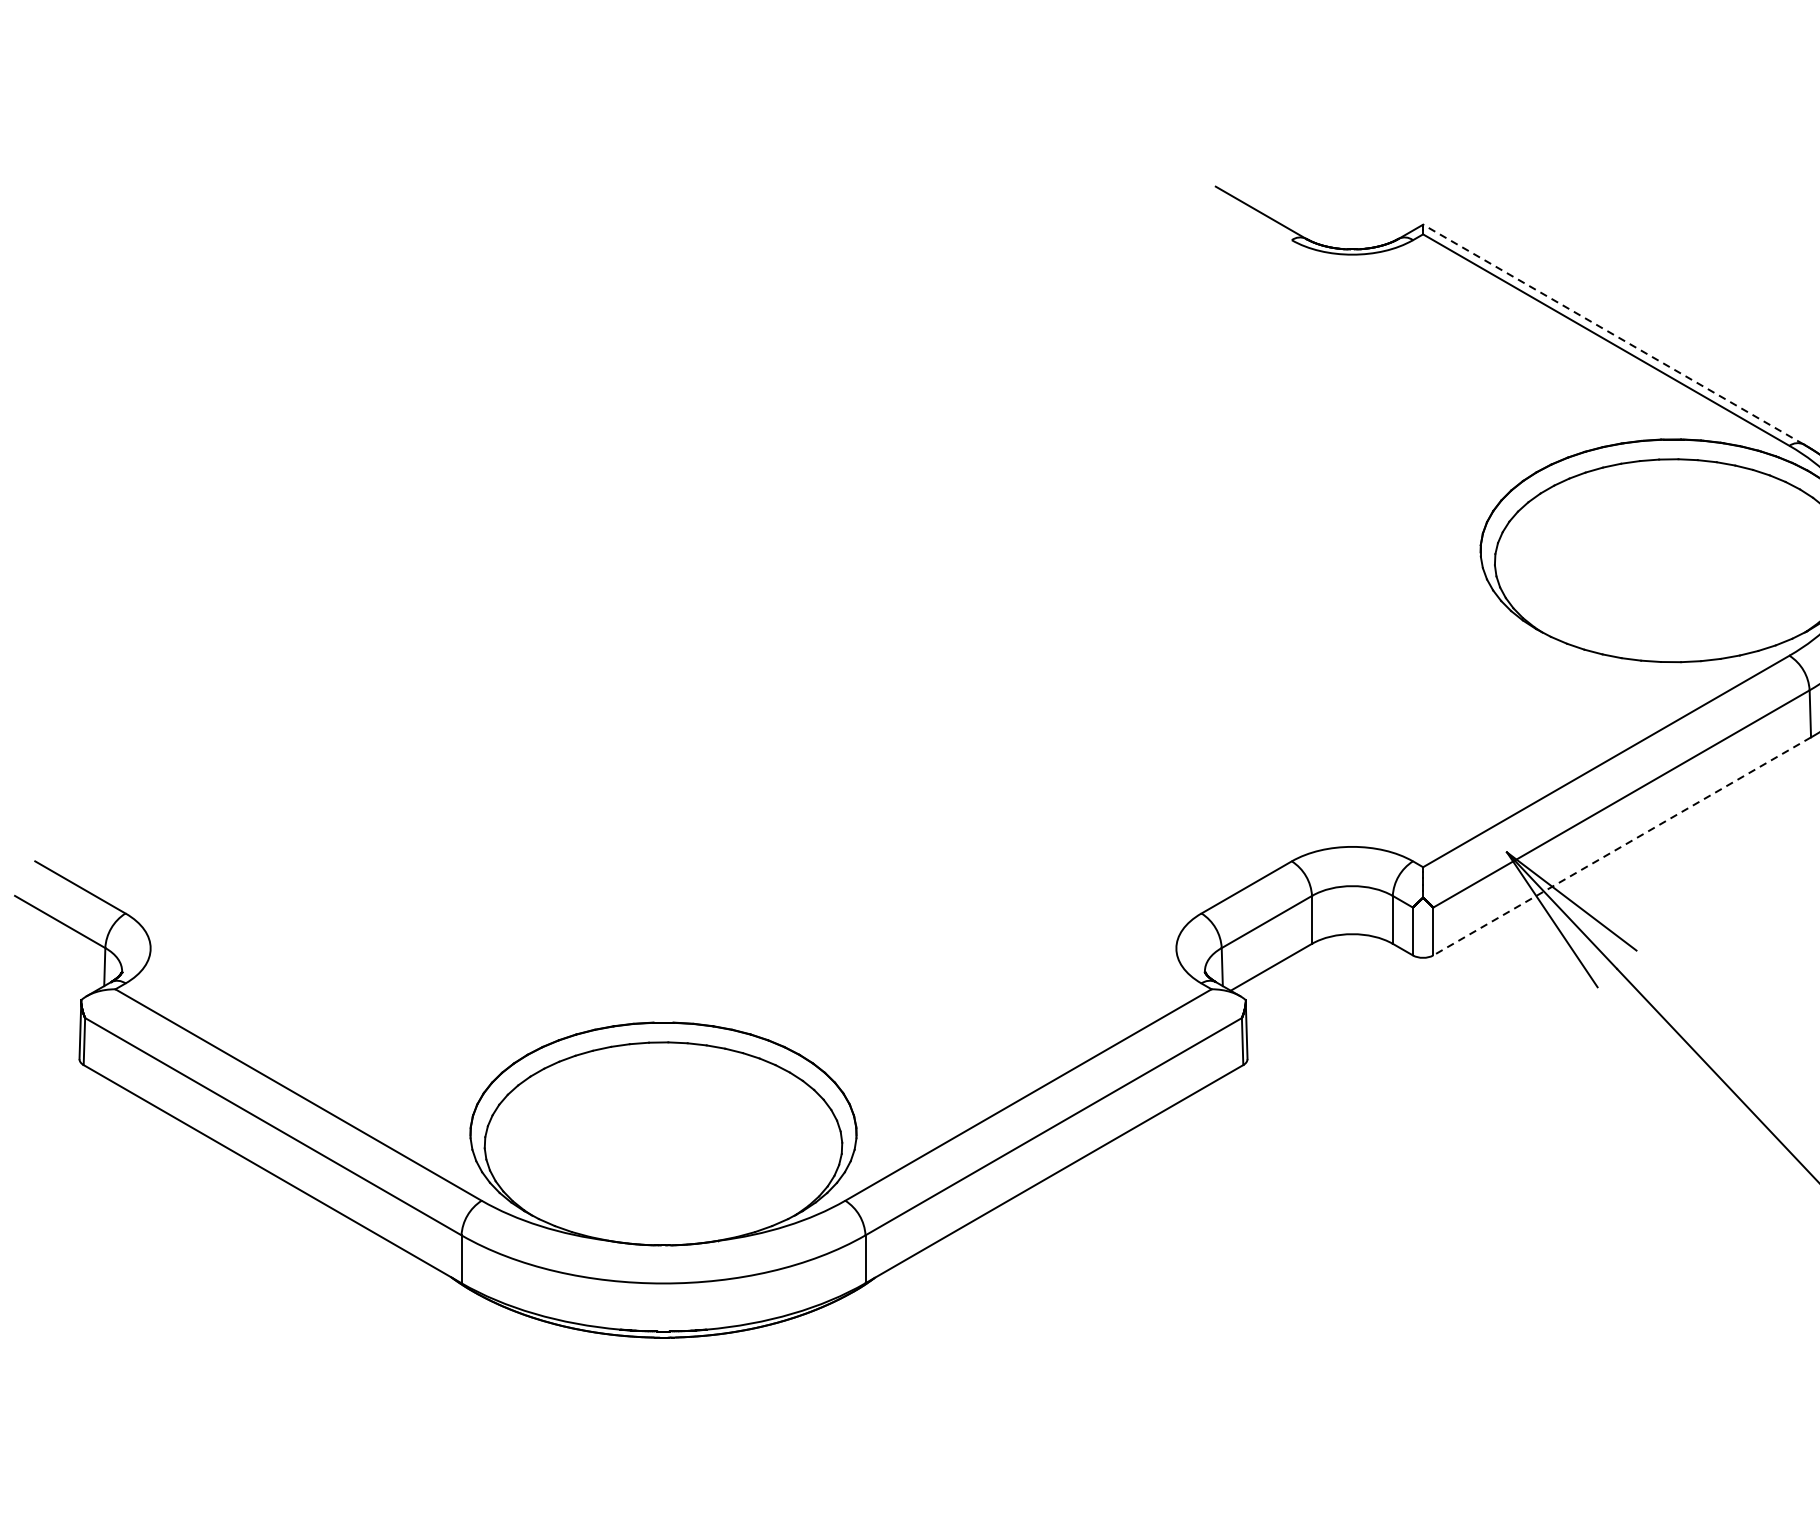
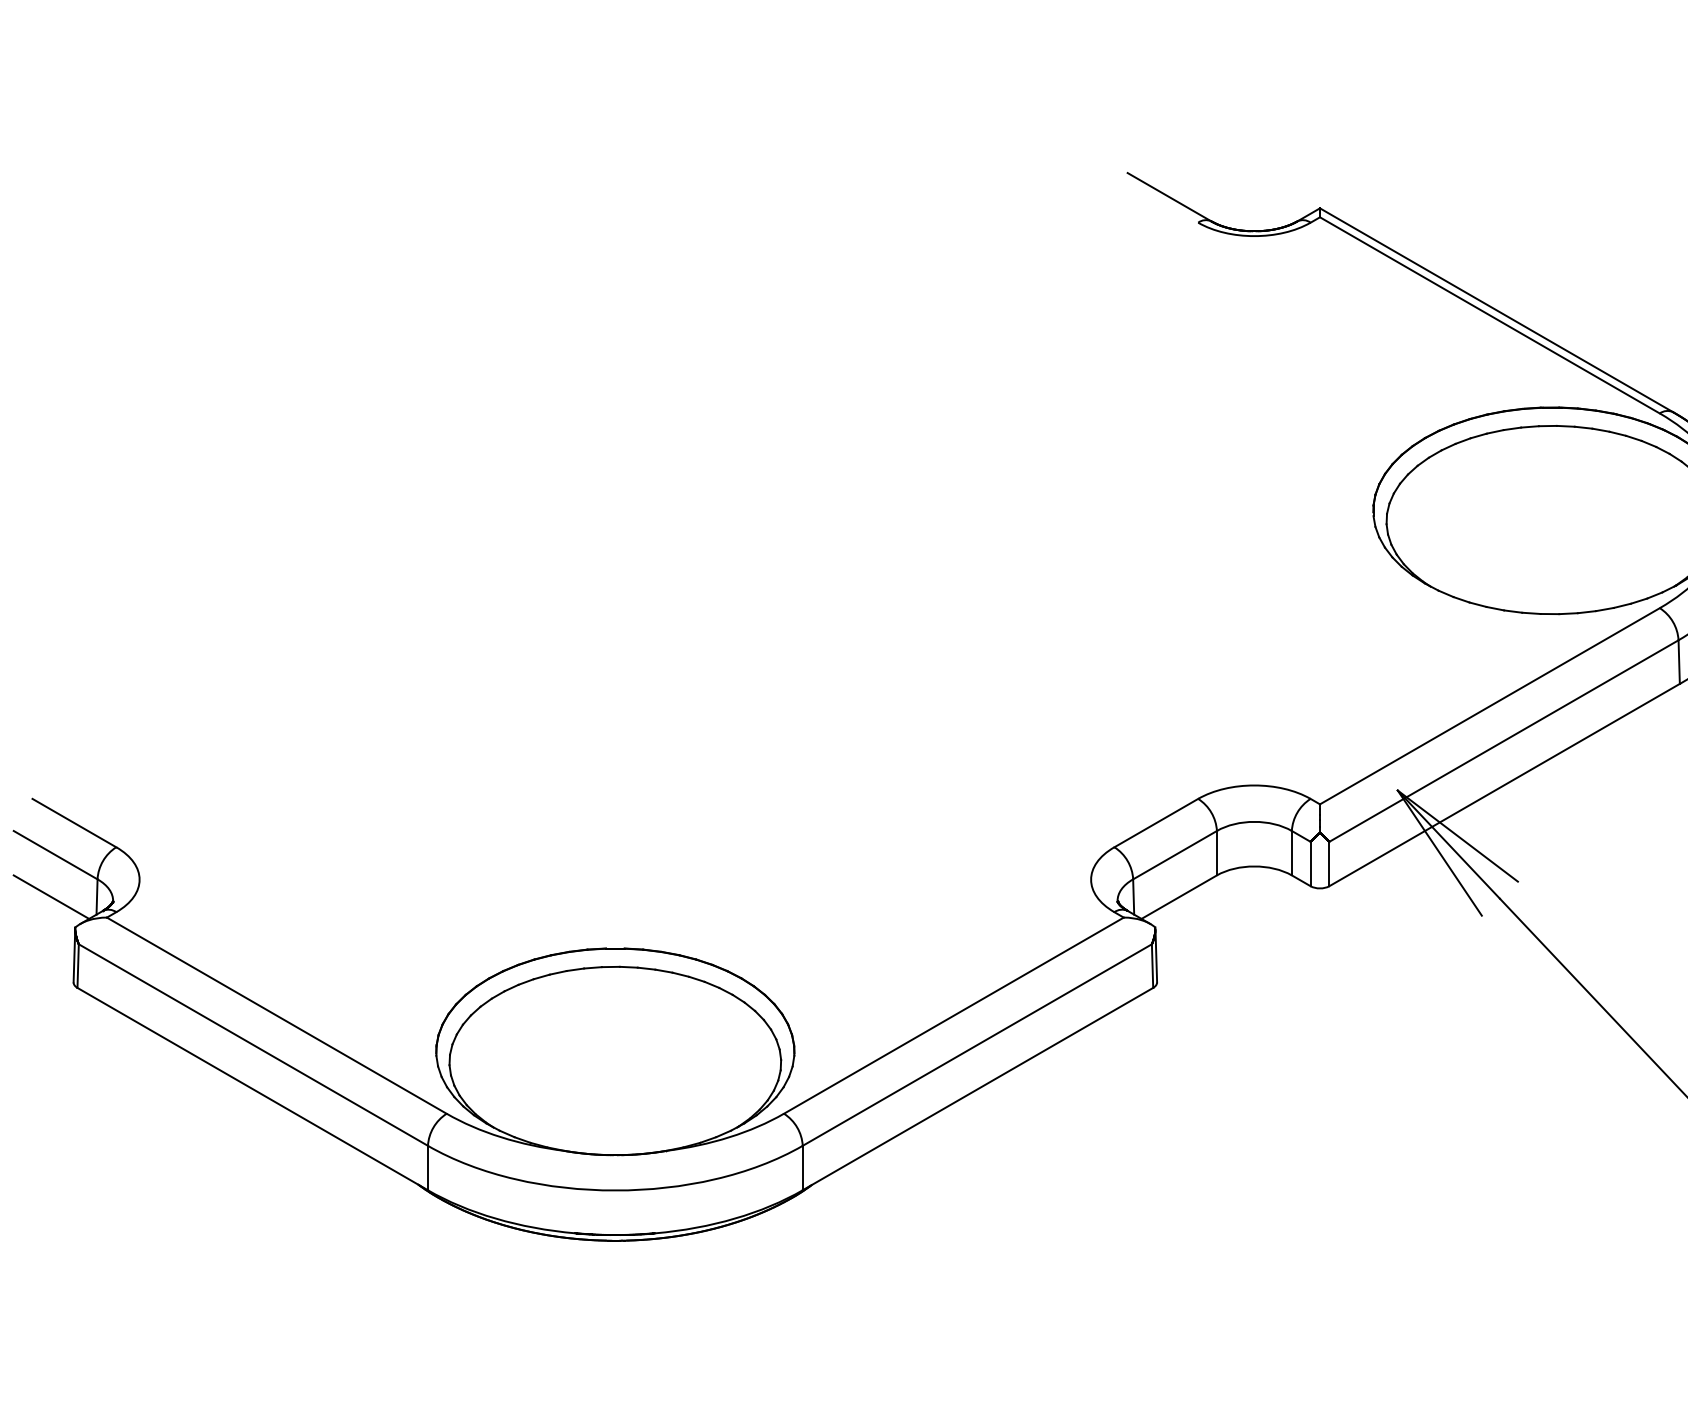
line: (1613, 334) -> (1496, 310), dashed -> solid
line: (1622, 846) -> (1504, 785), dashed -> solid
line: (55, 966) -> (51, 896), added

